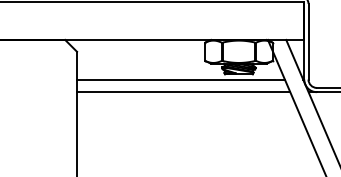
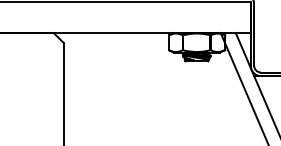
line: (180, 79) -> (148, 65), removed
line: (183, 92) -> (151, 76), removed

